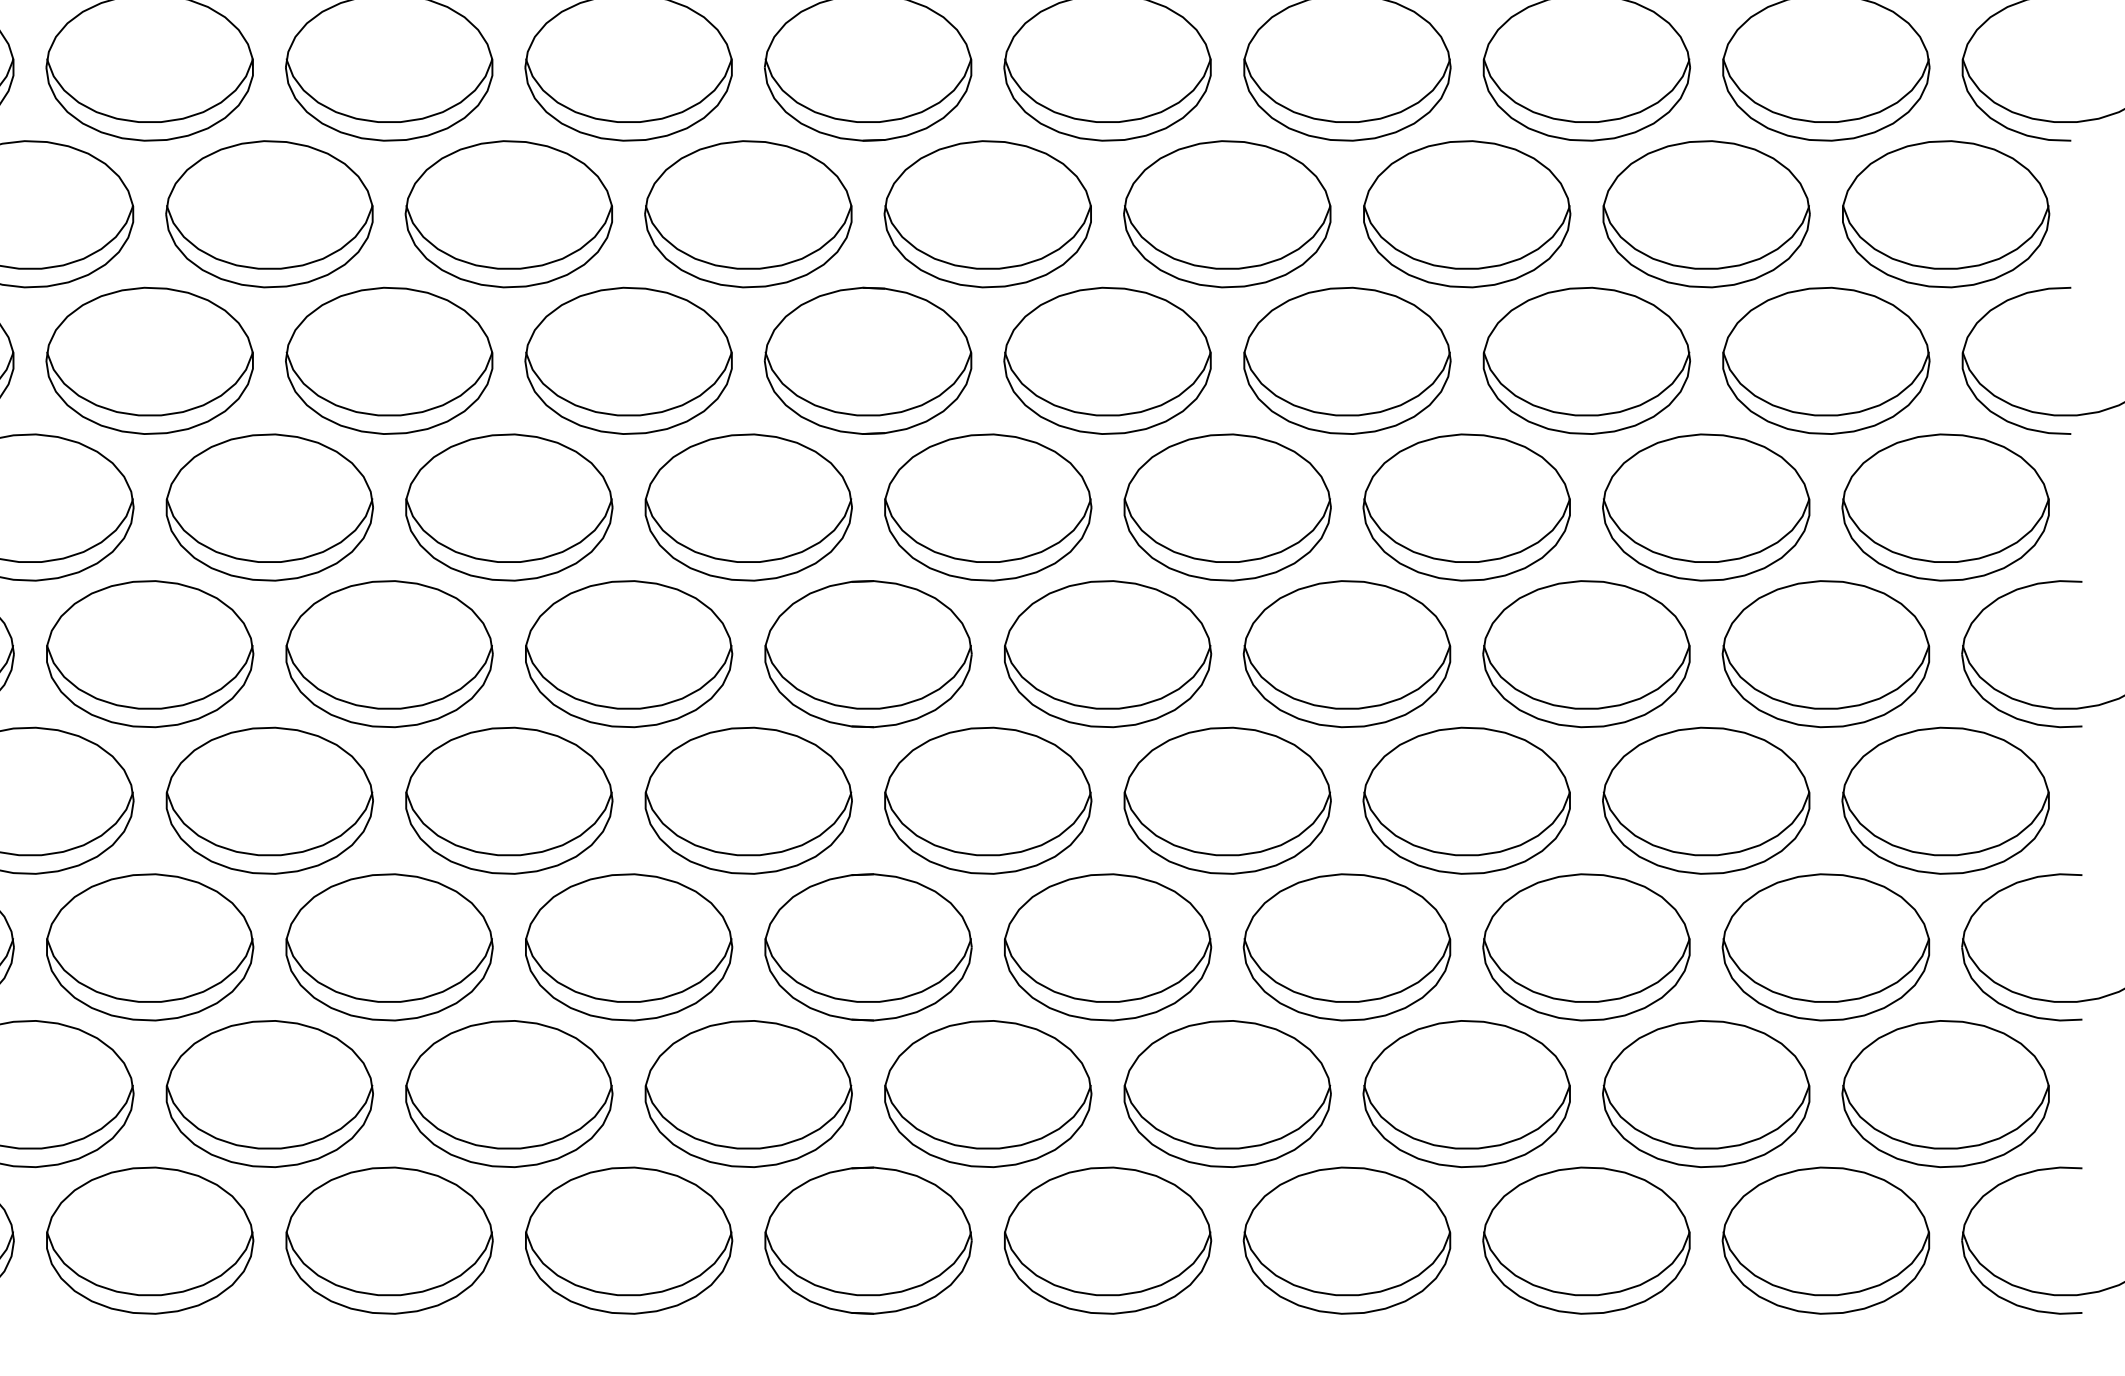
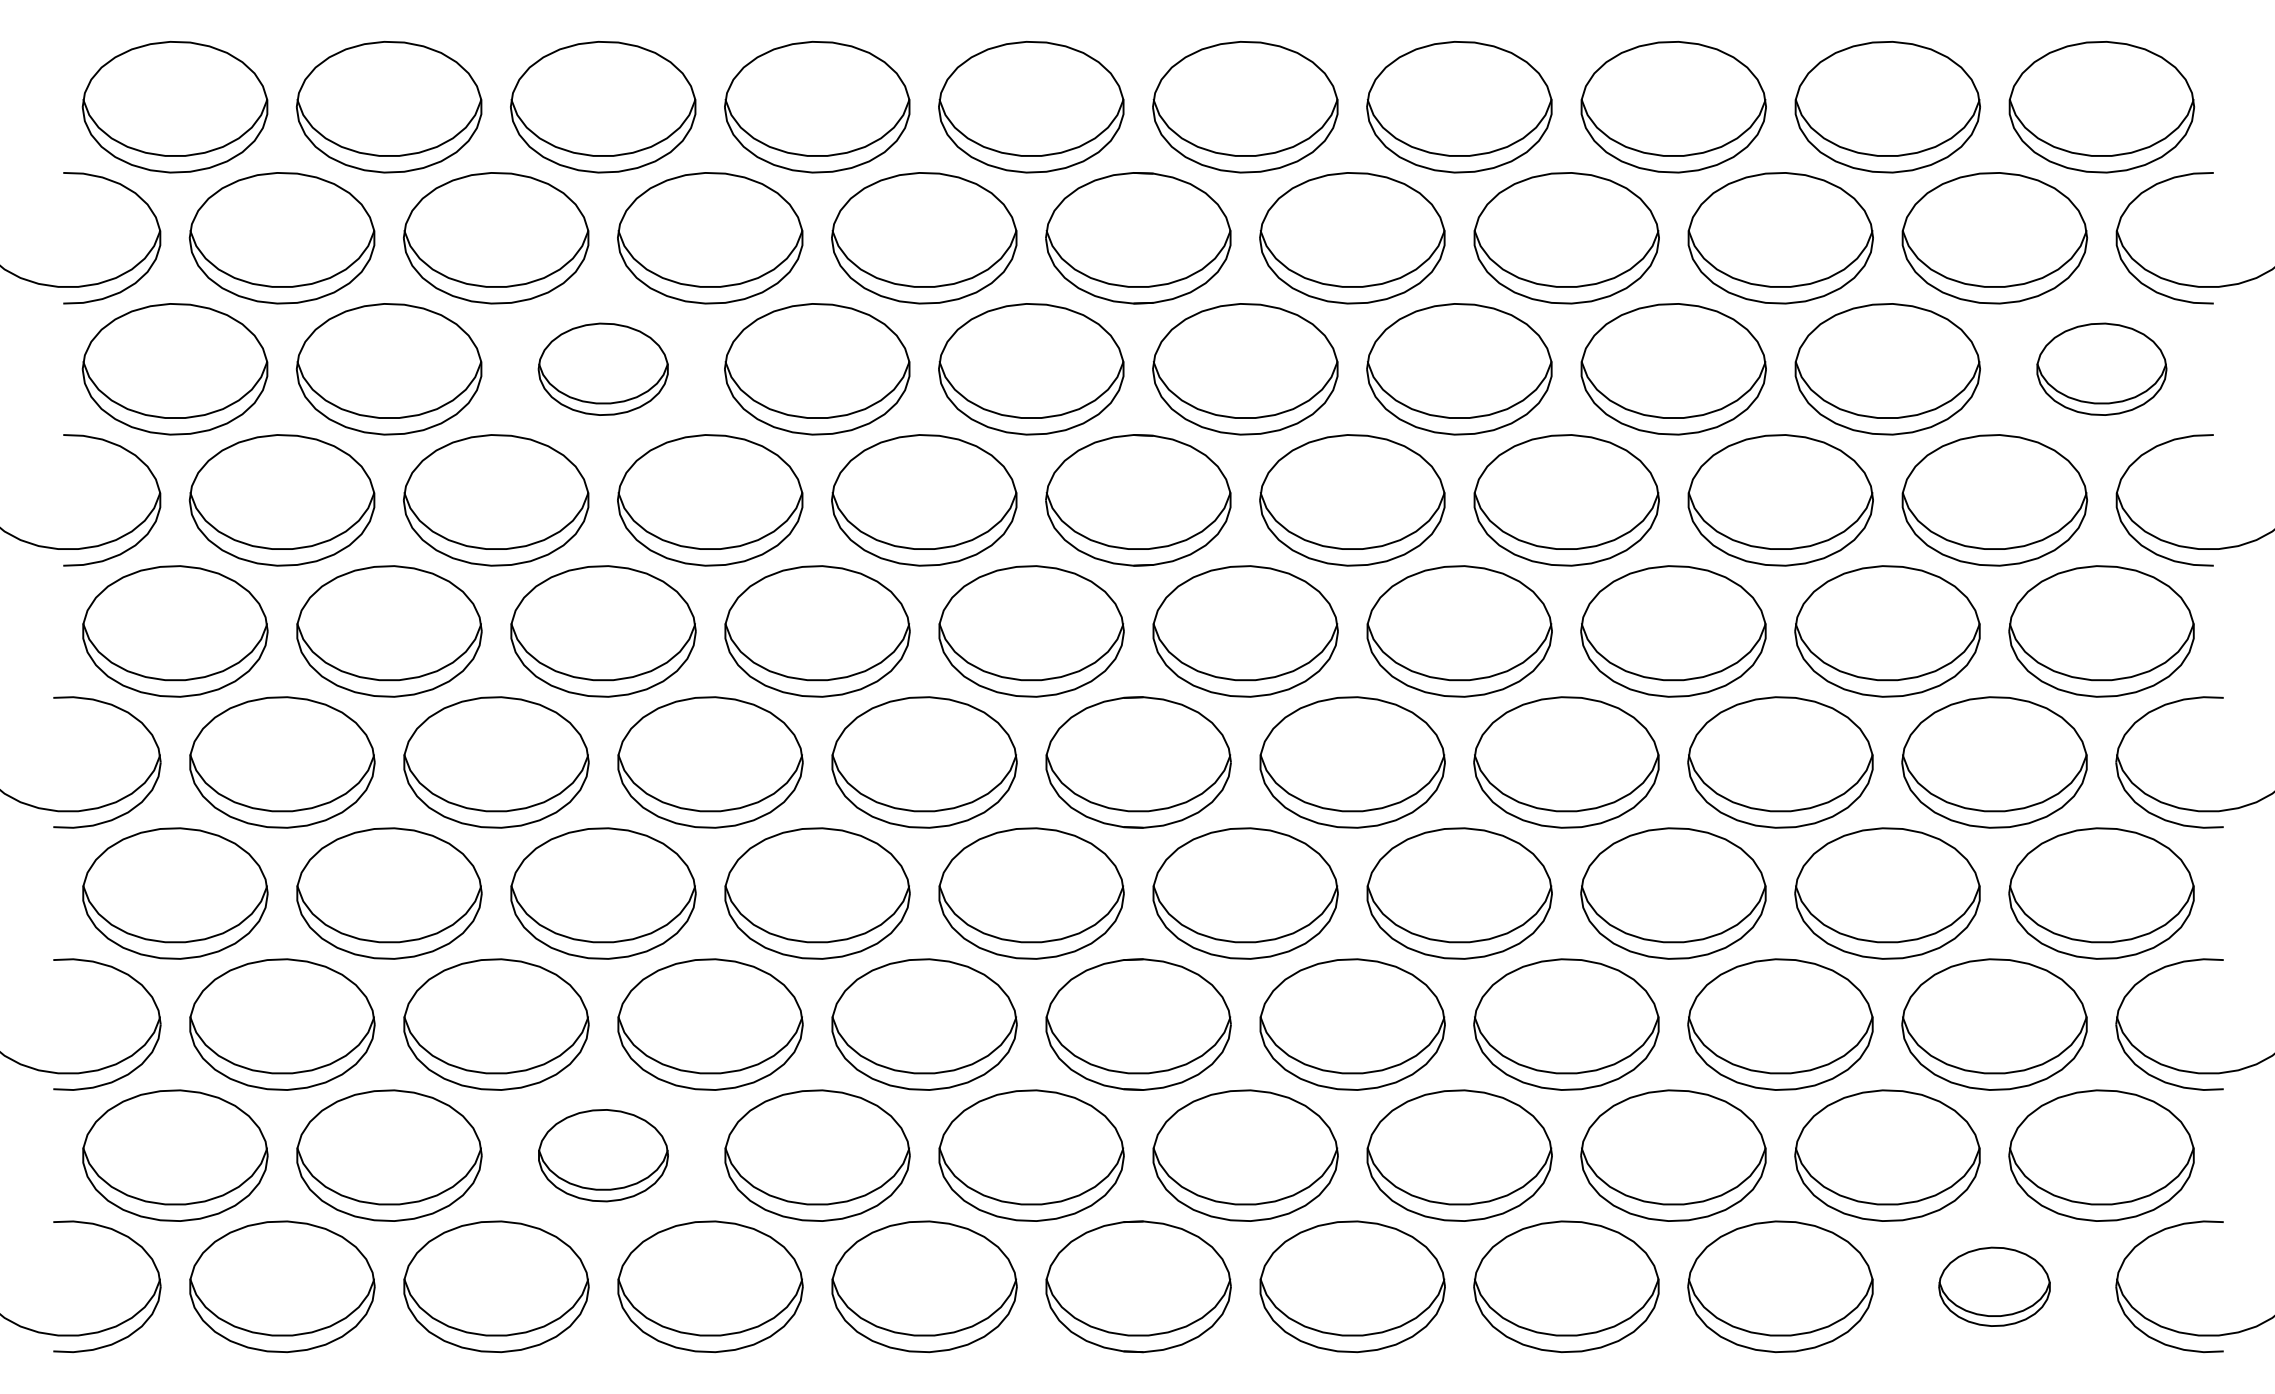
part: (269, 214) -> (603, 369), size x0.7
part: (1945, 214) -> (2101, 369), size x0.7
part: (269, 1093) -> (603, 1155), size x0.7
part: (1825, 1240) -> (1994, 1286), size x0.6

